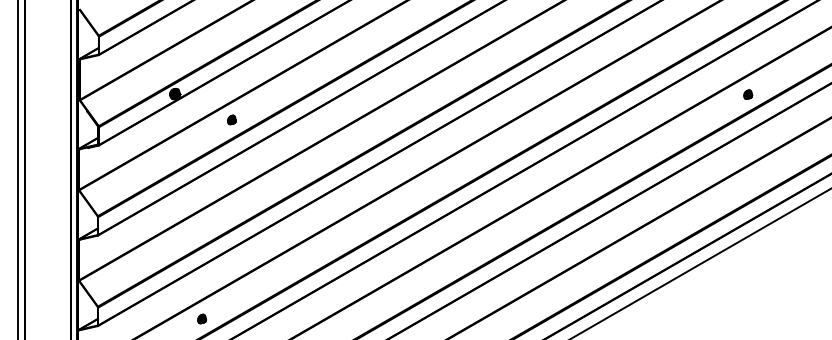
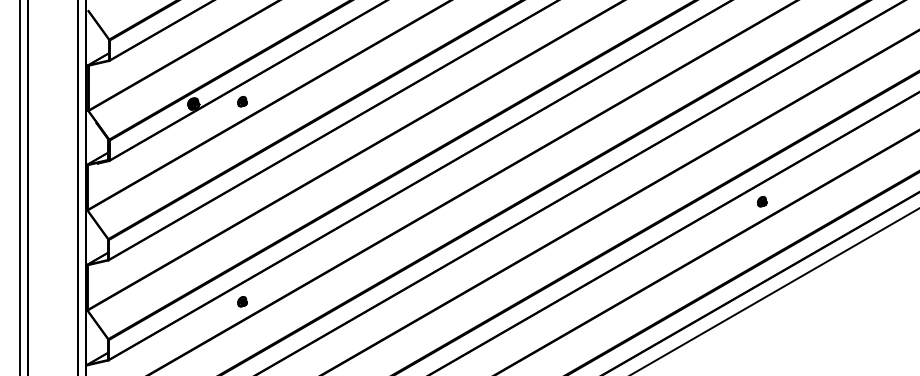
part: (748, 94) -> (762, 201), moved
part: (231, 119) -> (242, 101), moved
part: (202, 318) -> (242, 301), moved

